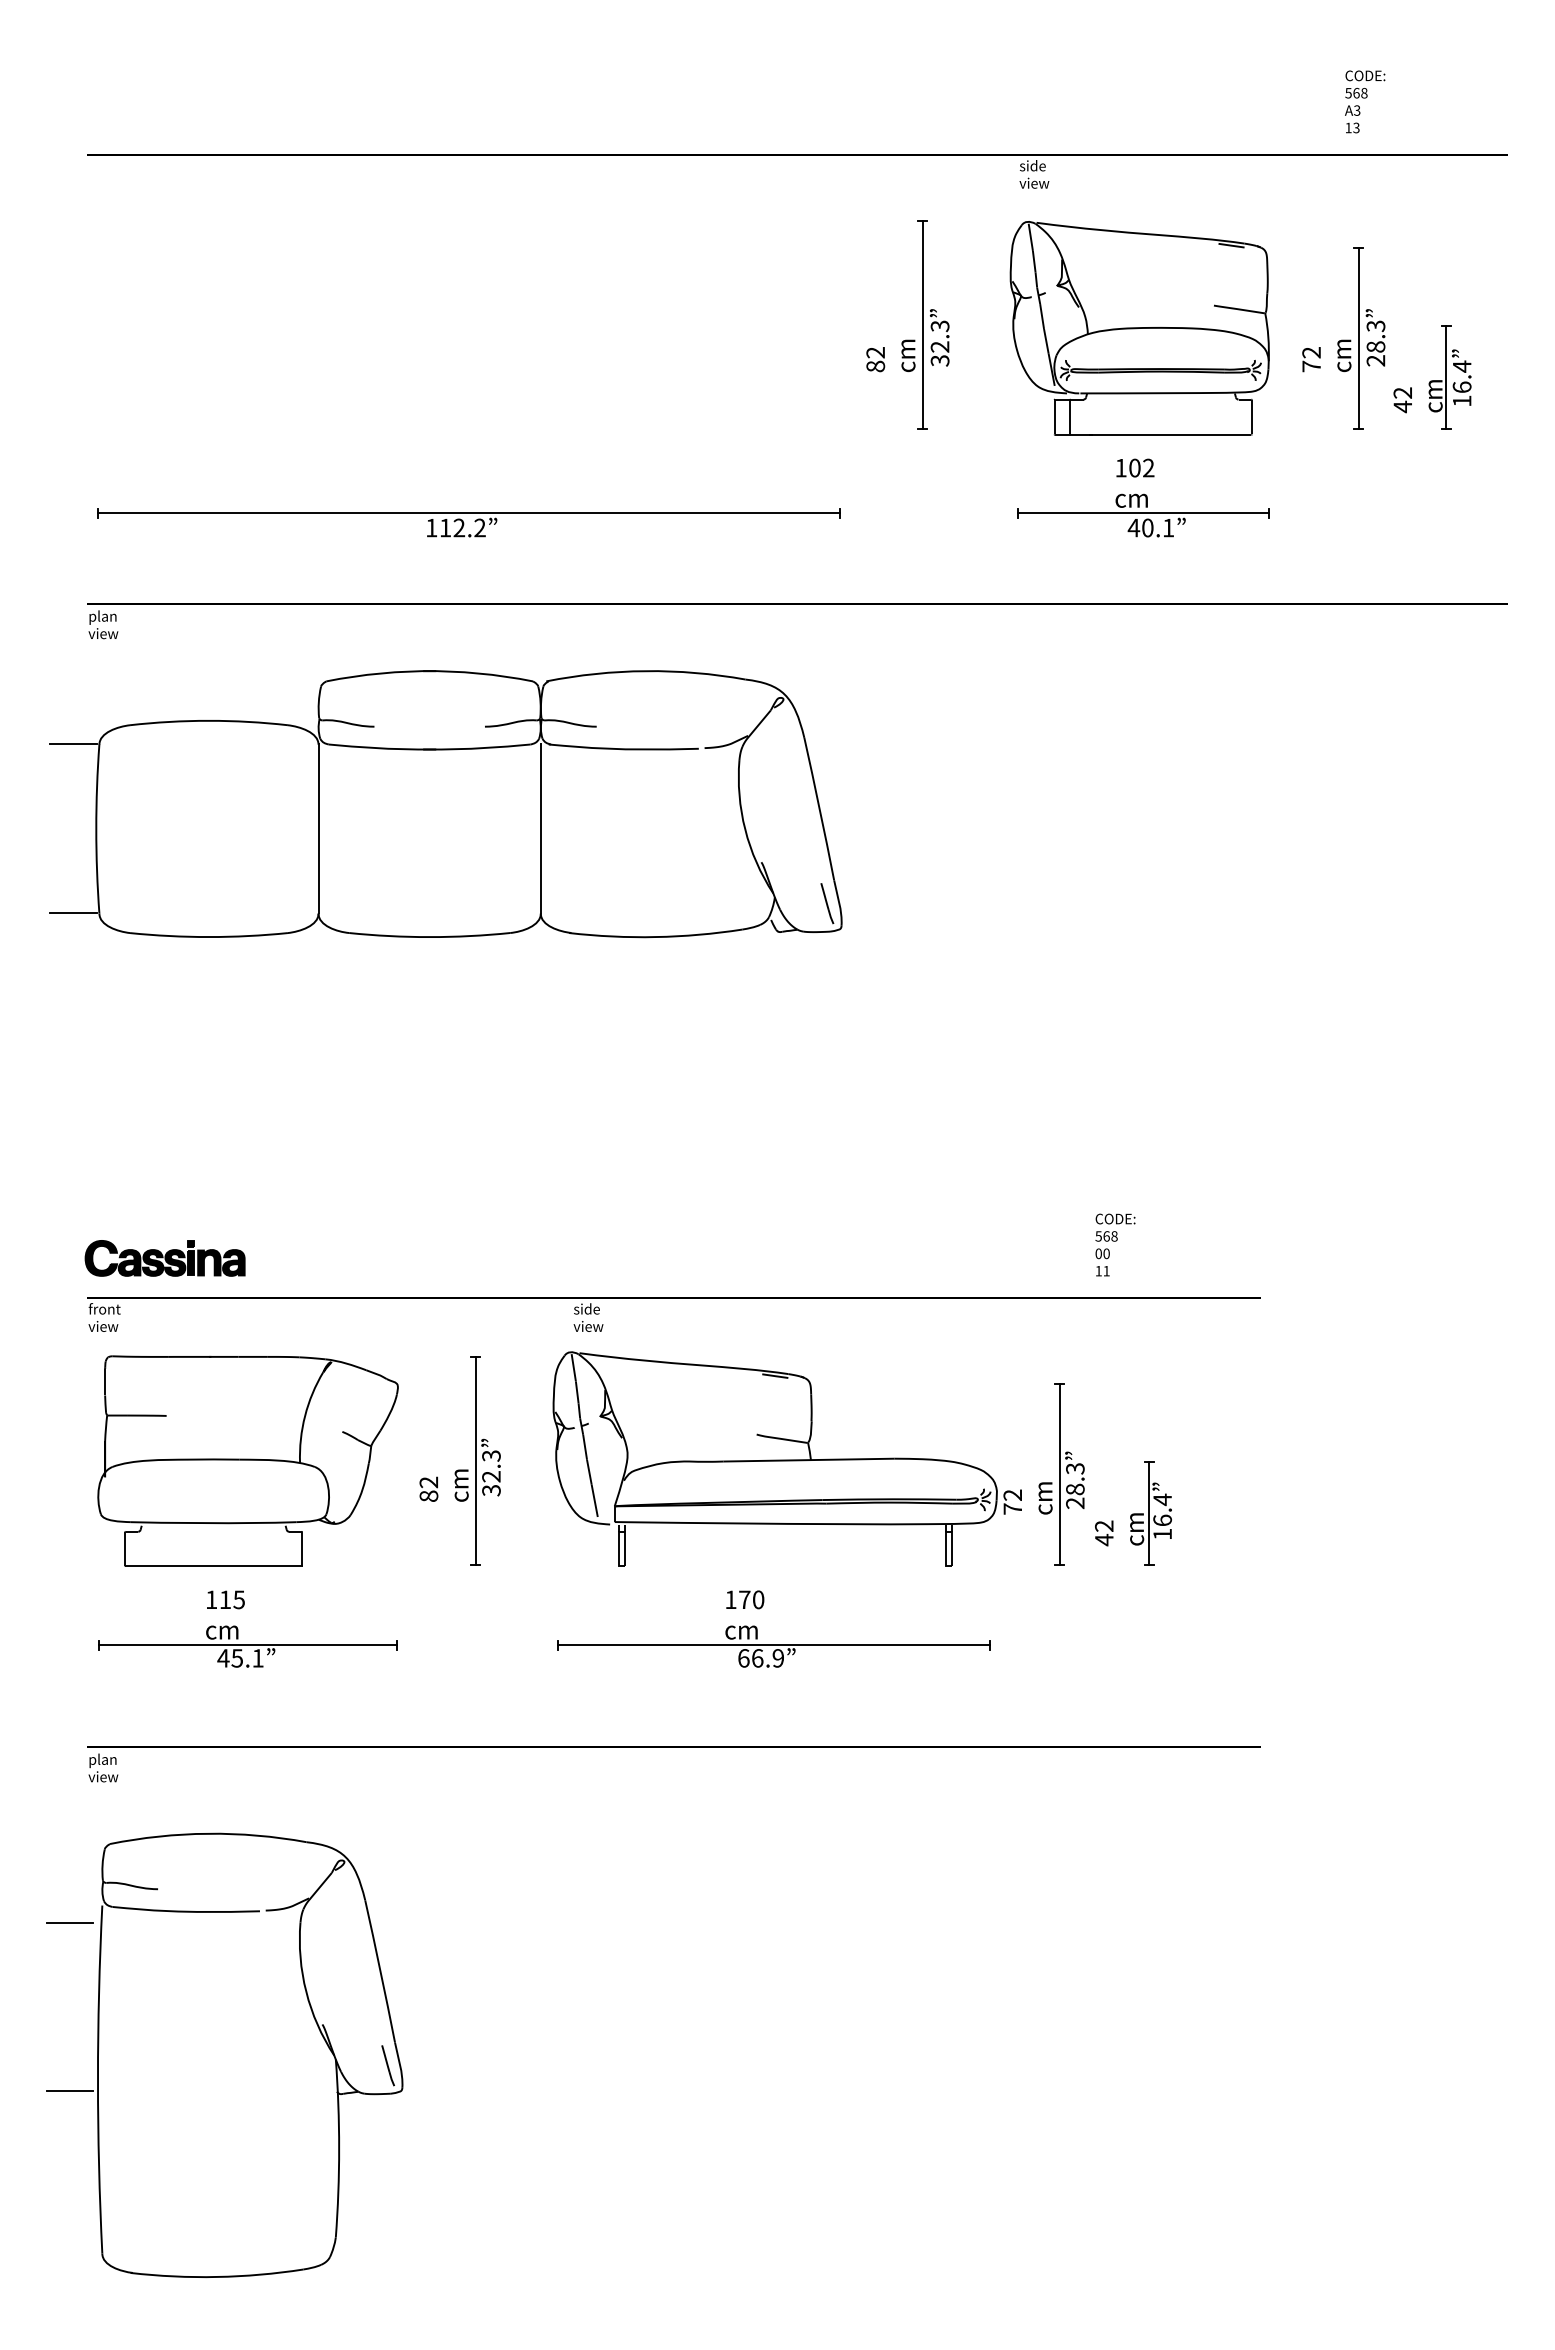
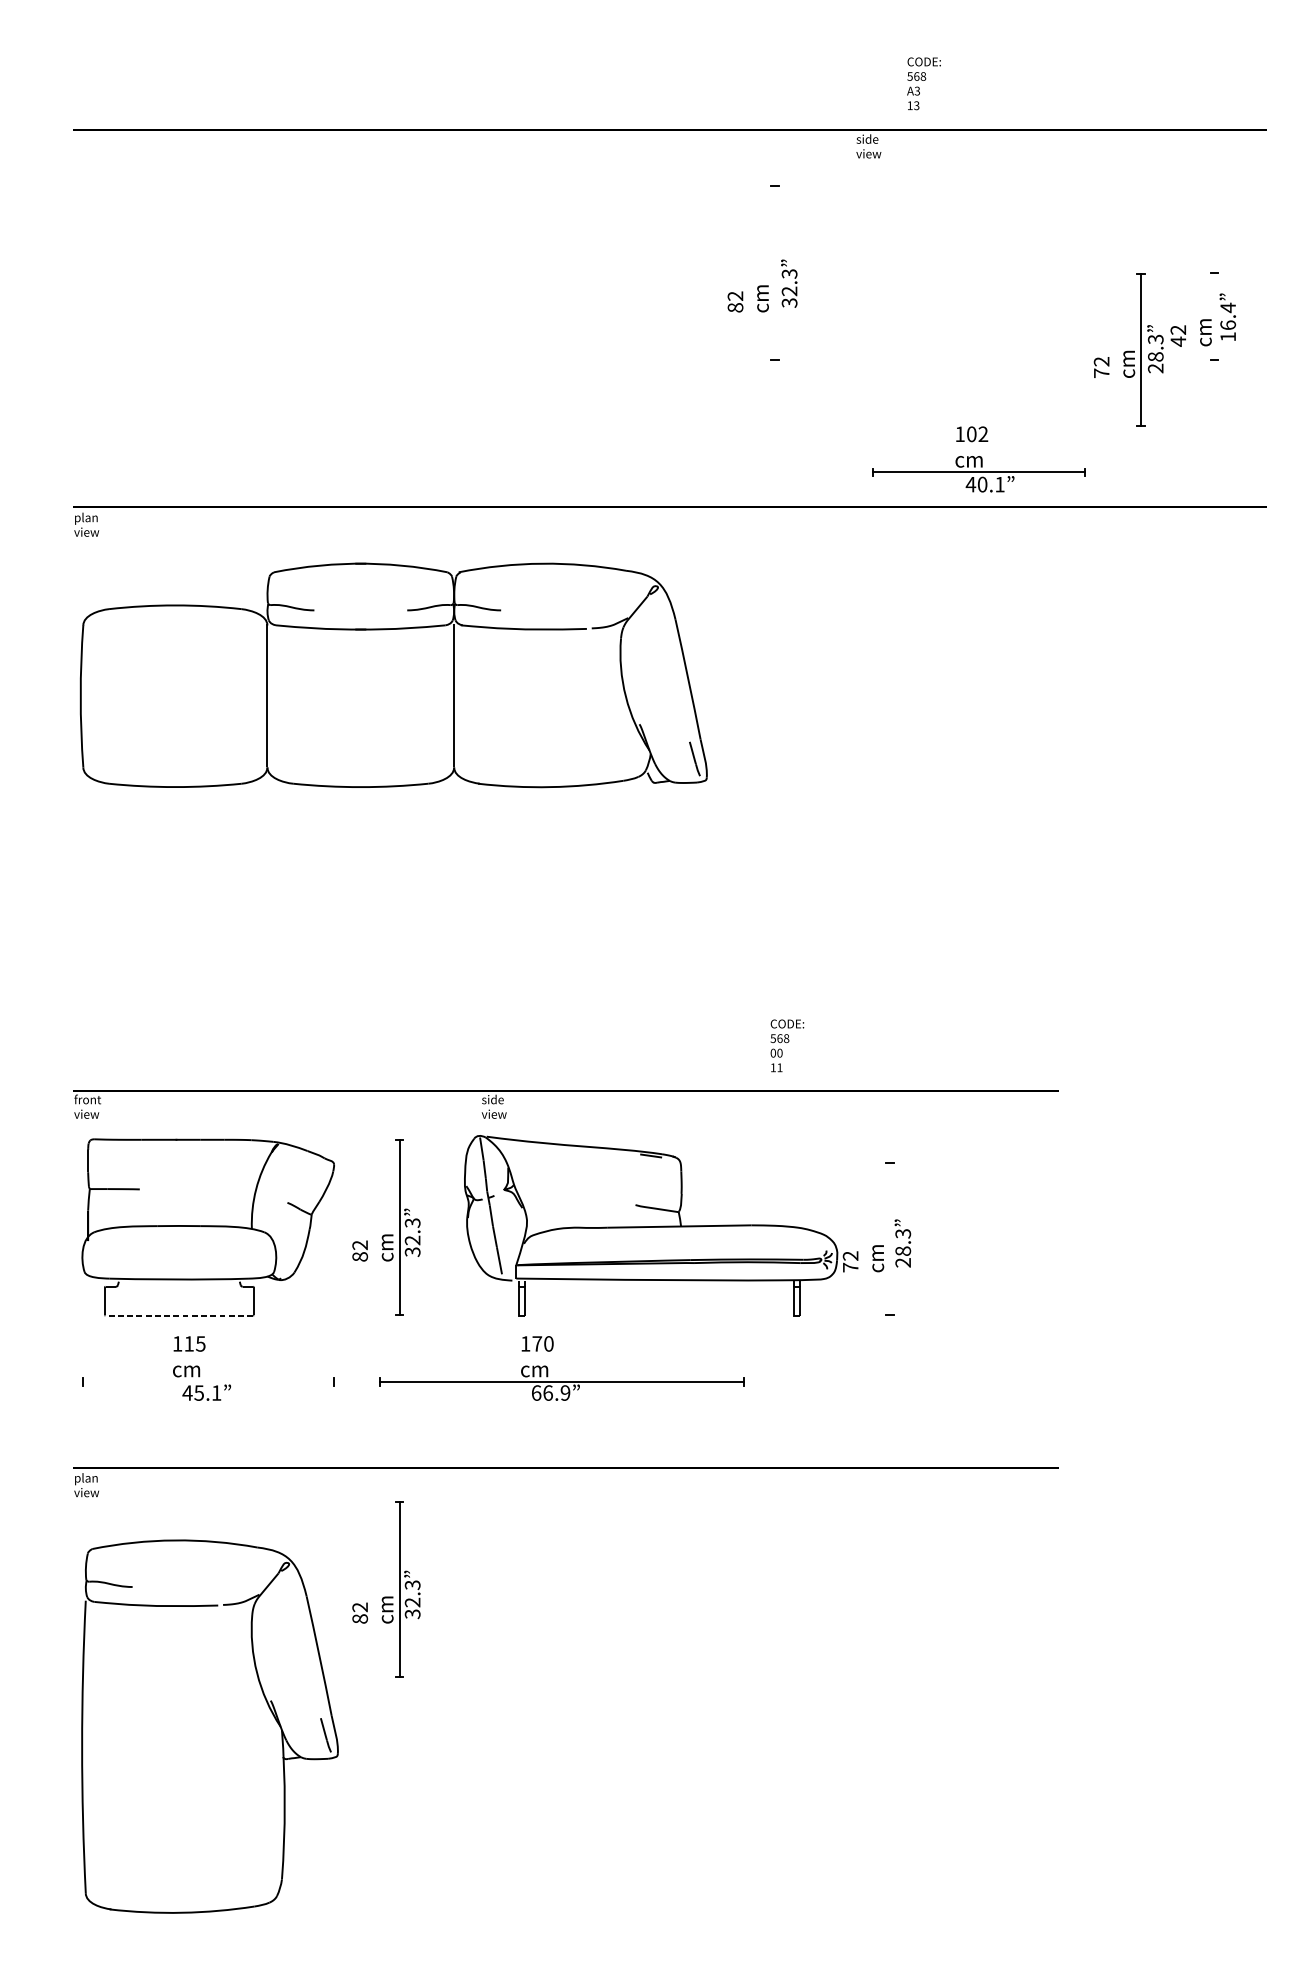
text: (1365, 101) -> (924, 83), moved
line: (922, 324) -> (774, 272), removed
part: (1139, 328) -> (957, 275), removed
part: (1343, 338) -> (1128, 349), moved
line: (1446, 376) -> (1215, 316), removed
part: (1143, 497) -> (978, 458), moved
part: (468, 522) -> (393, 438), removed
line: (73, 744) -> (61, 625), removed
line: (73, 913) -> (61, 767), removed
text: (1115, 1244) -> (787, 1045), moved
part: (164, 1258) -> (138, 1057), removed
line: (1059, 1473) -> (889, 1237), removed
part: (1133, 1513) -> (952, 1271), removed
line: (213, 1566) -> (179, 1315), solid -> dashed
part: (757, 1628) -> (547, 1367), moved
line: (248, 1645) -> (208, 1382), removed
part: (459, 1900) -> (385, 1596), added
line: (69, 1922) -> (58, 1614), removed
line: (69, 2091) -> (58, 1756), removed

